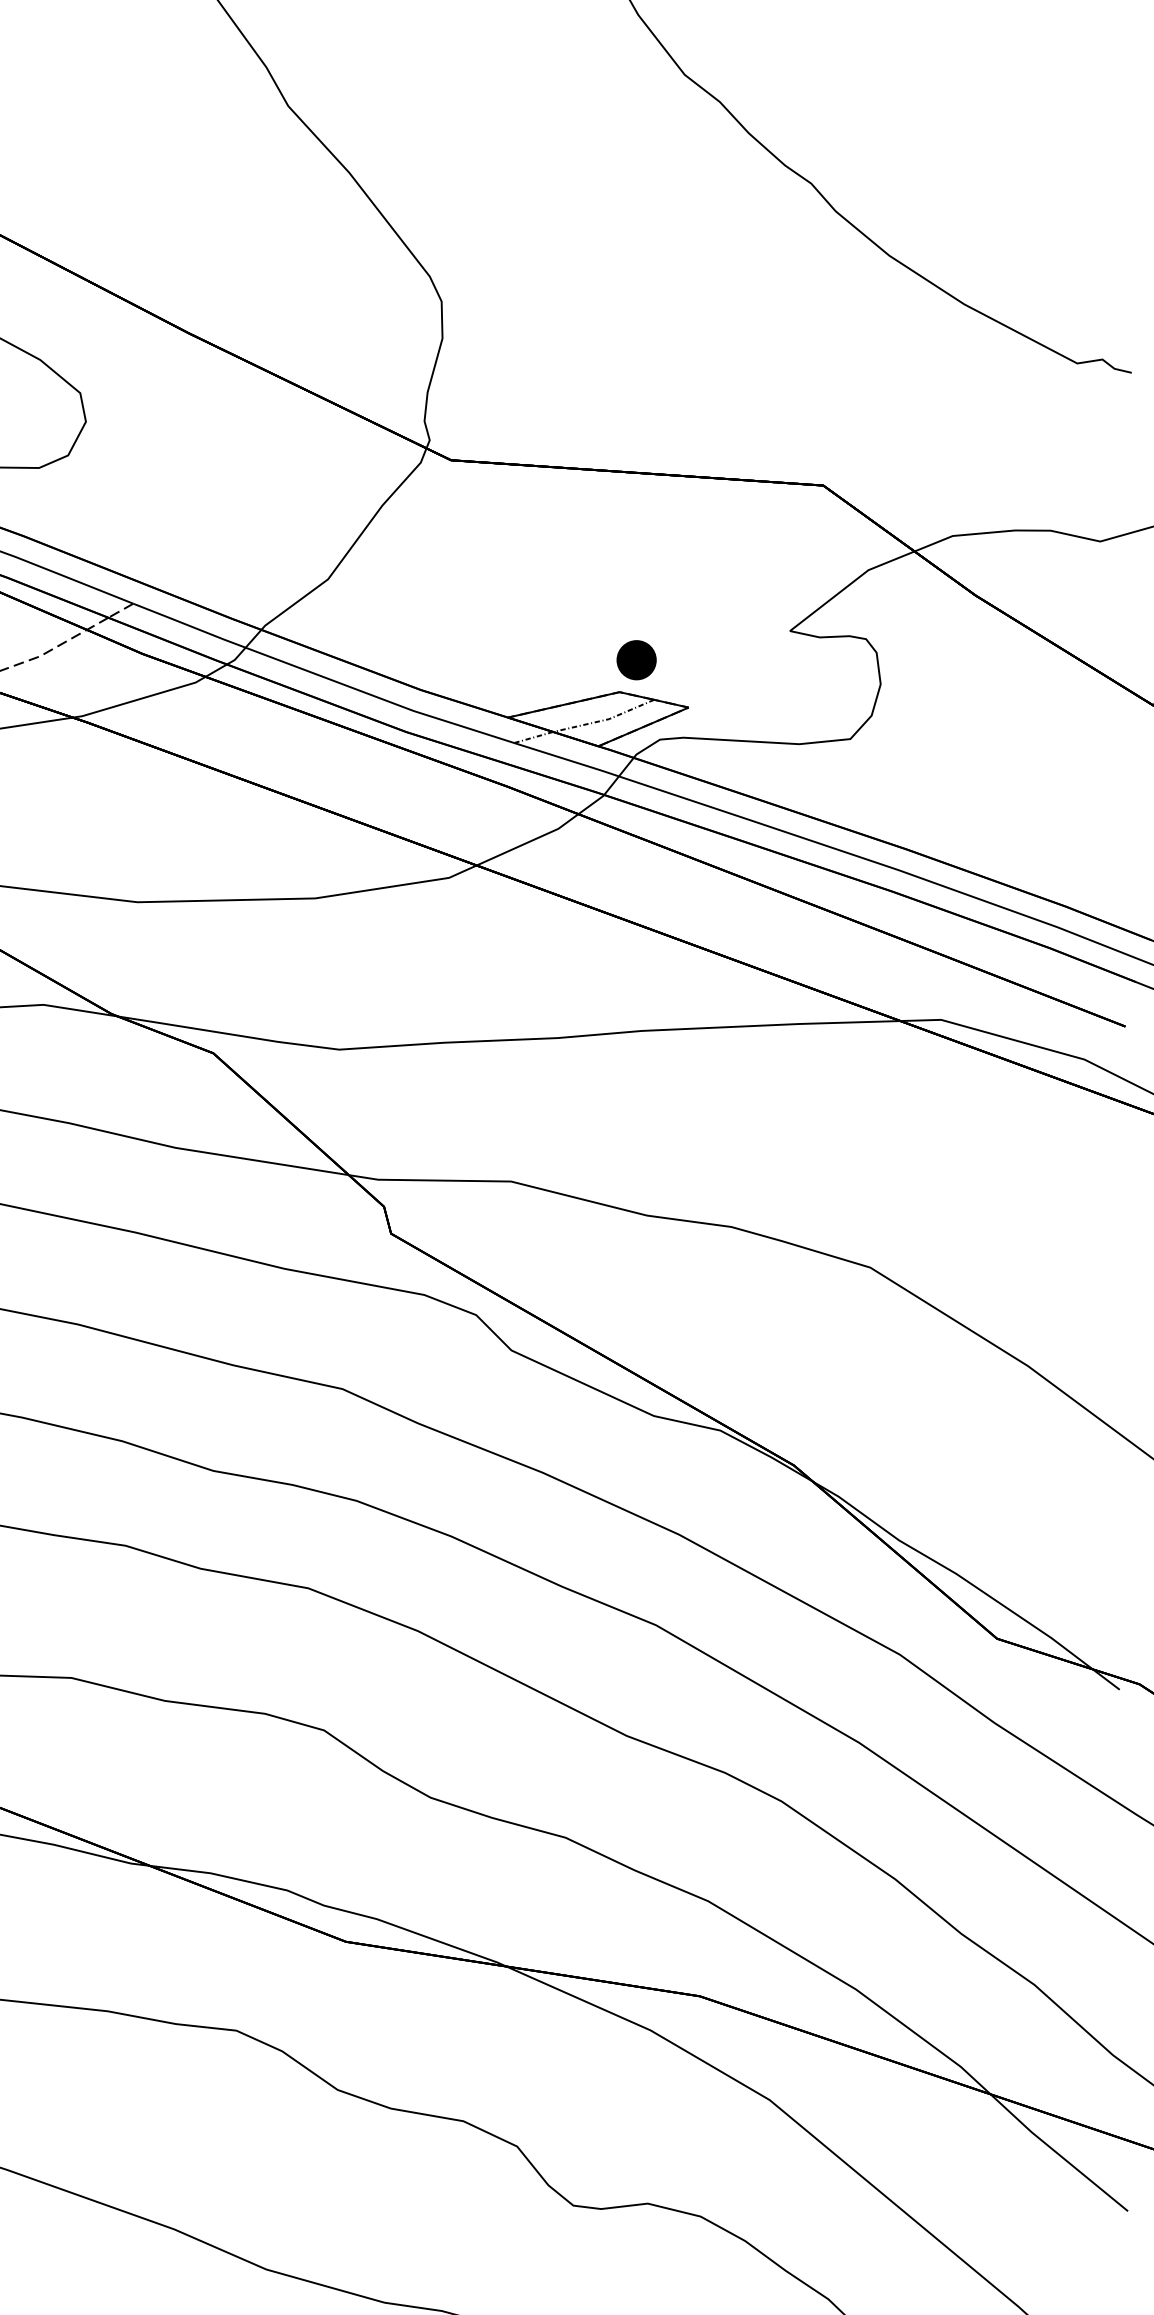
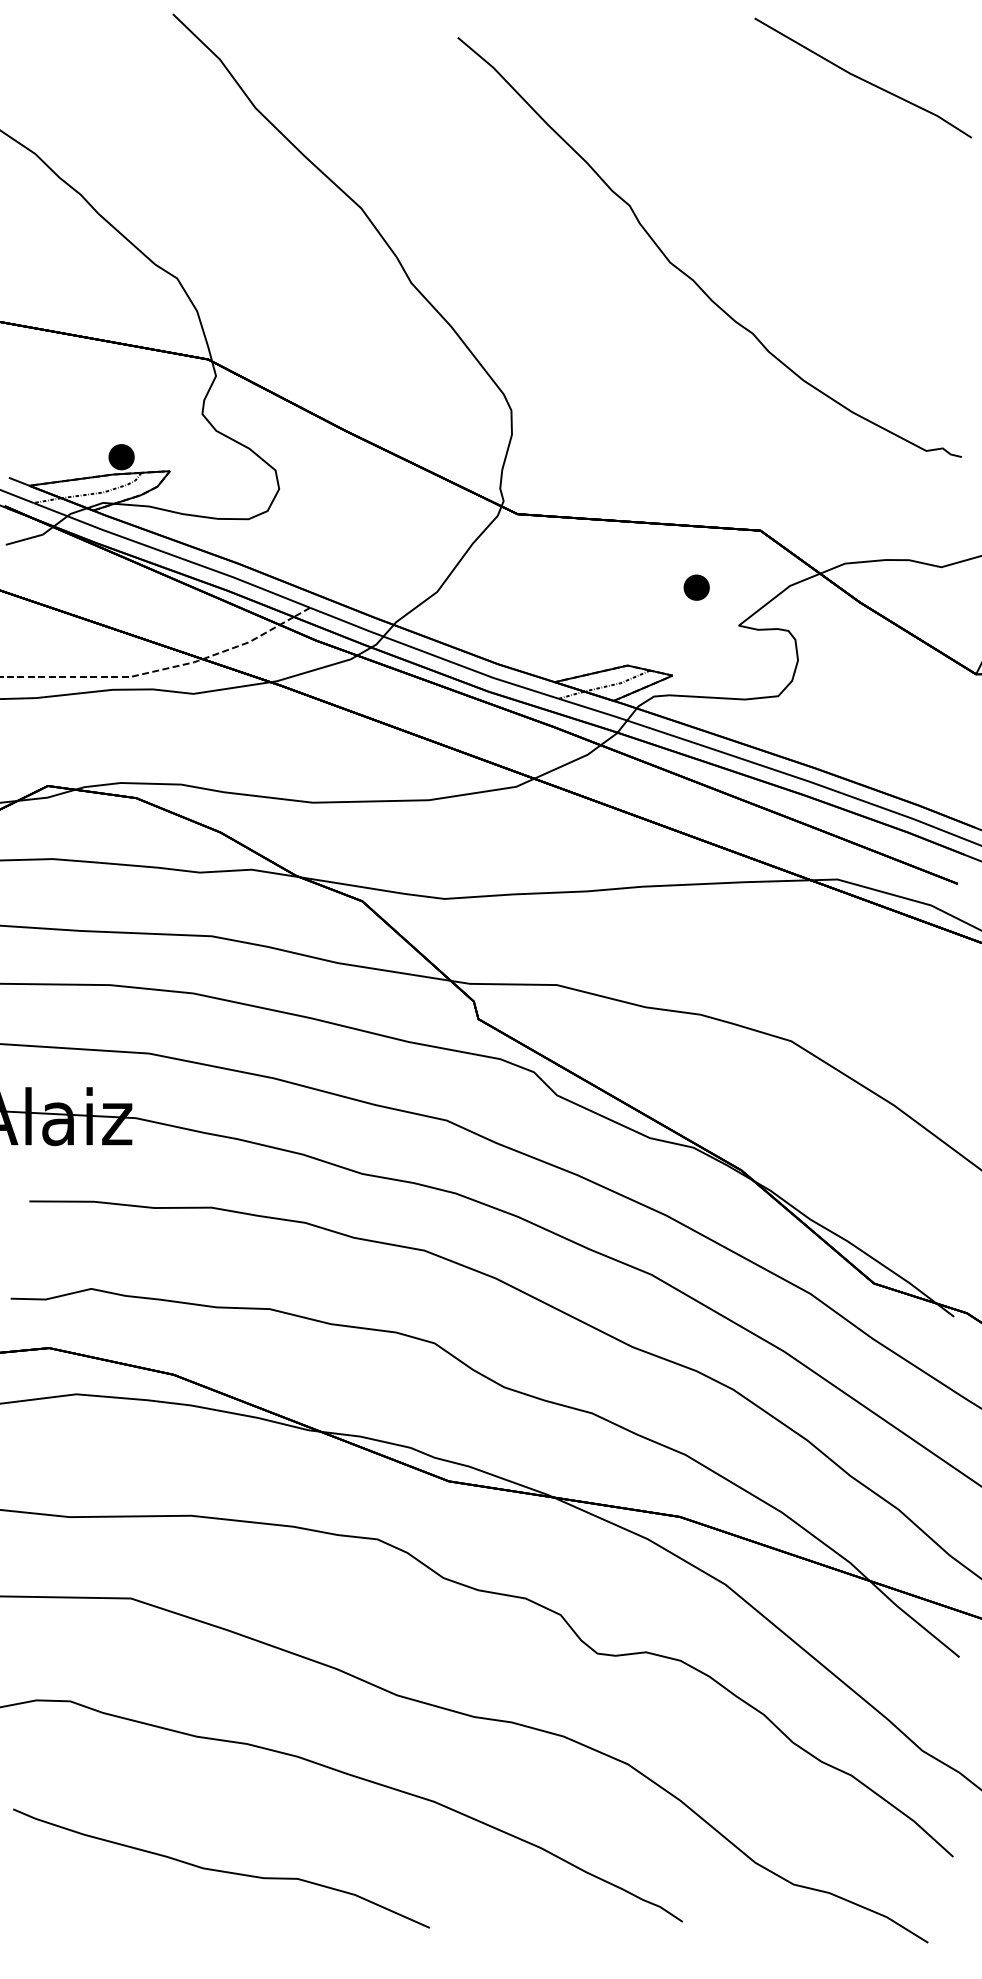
part: (636, 659) -> (696, 587), moved

